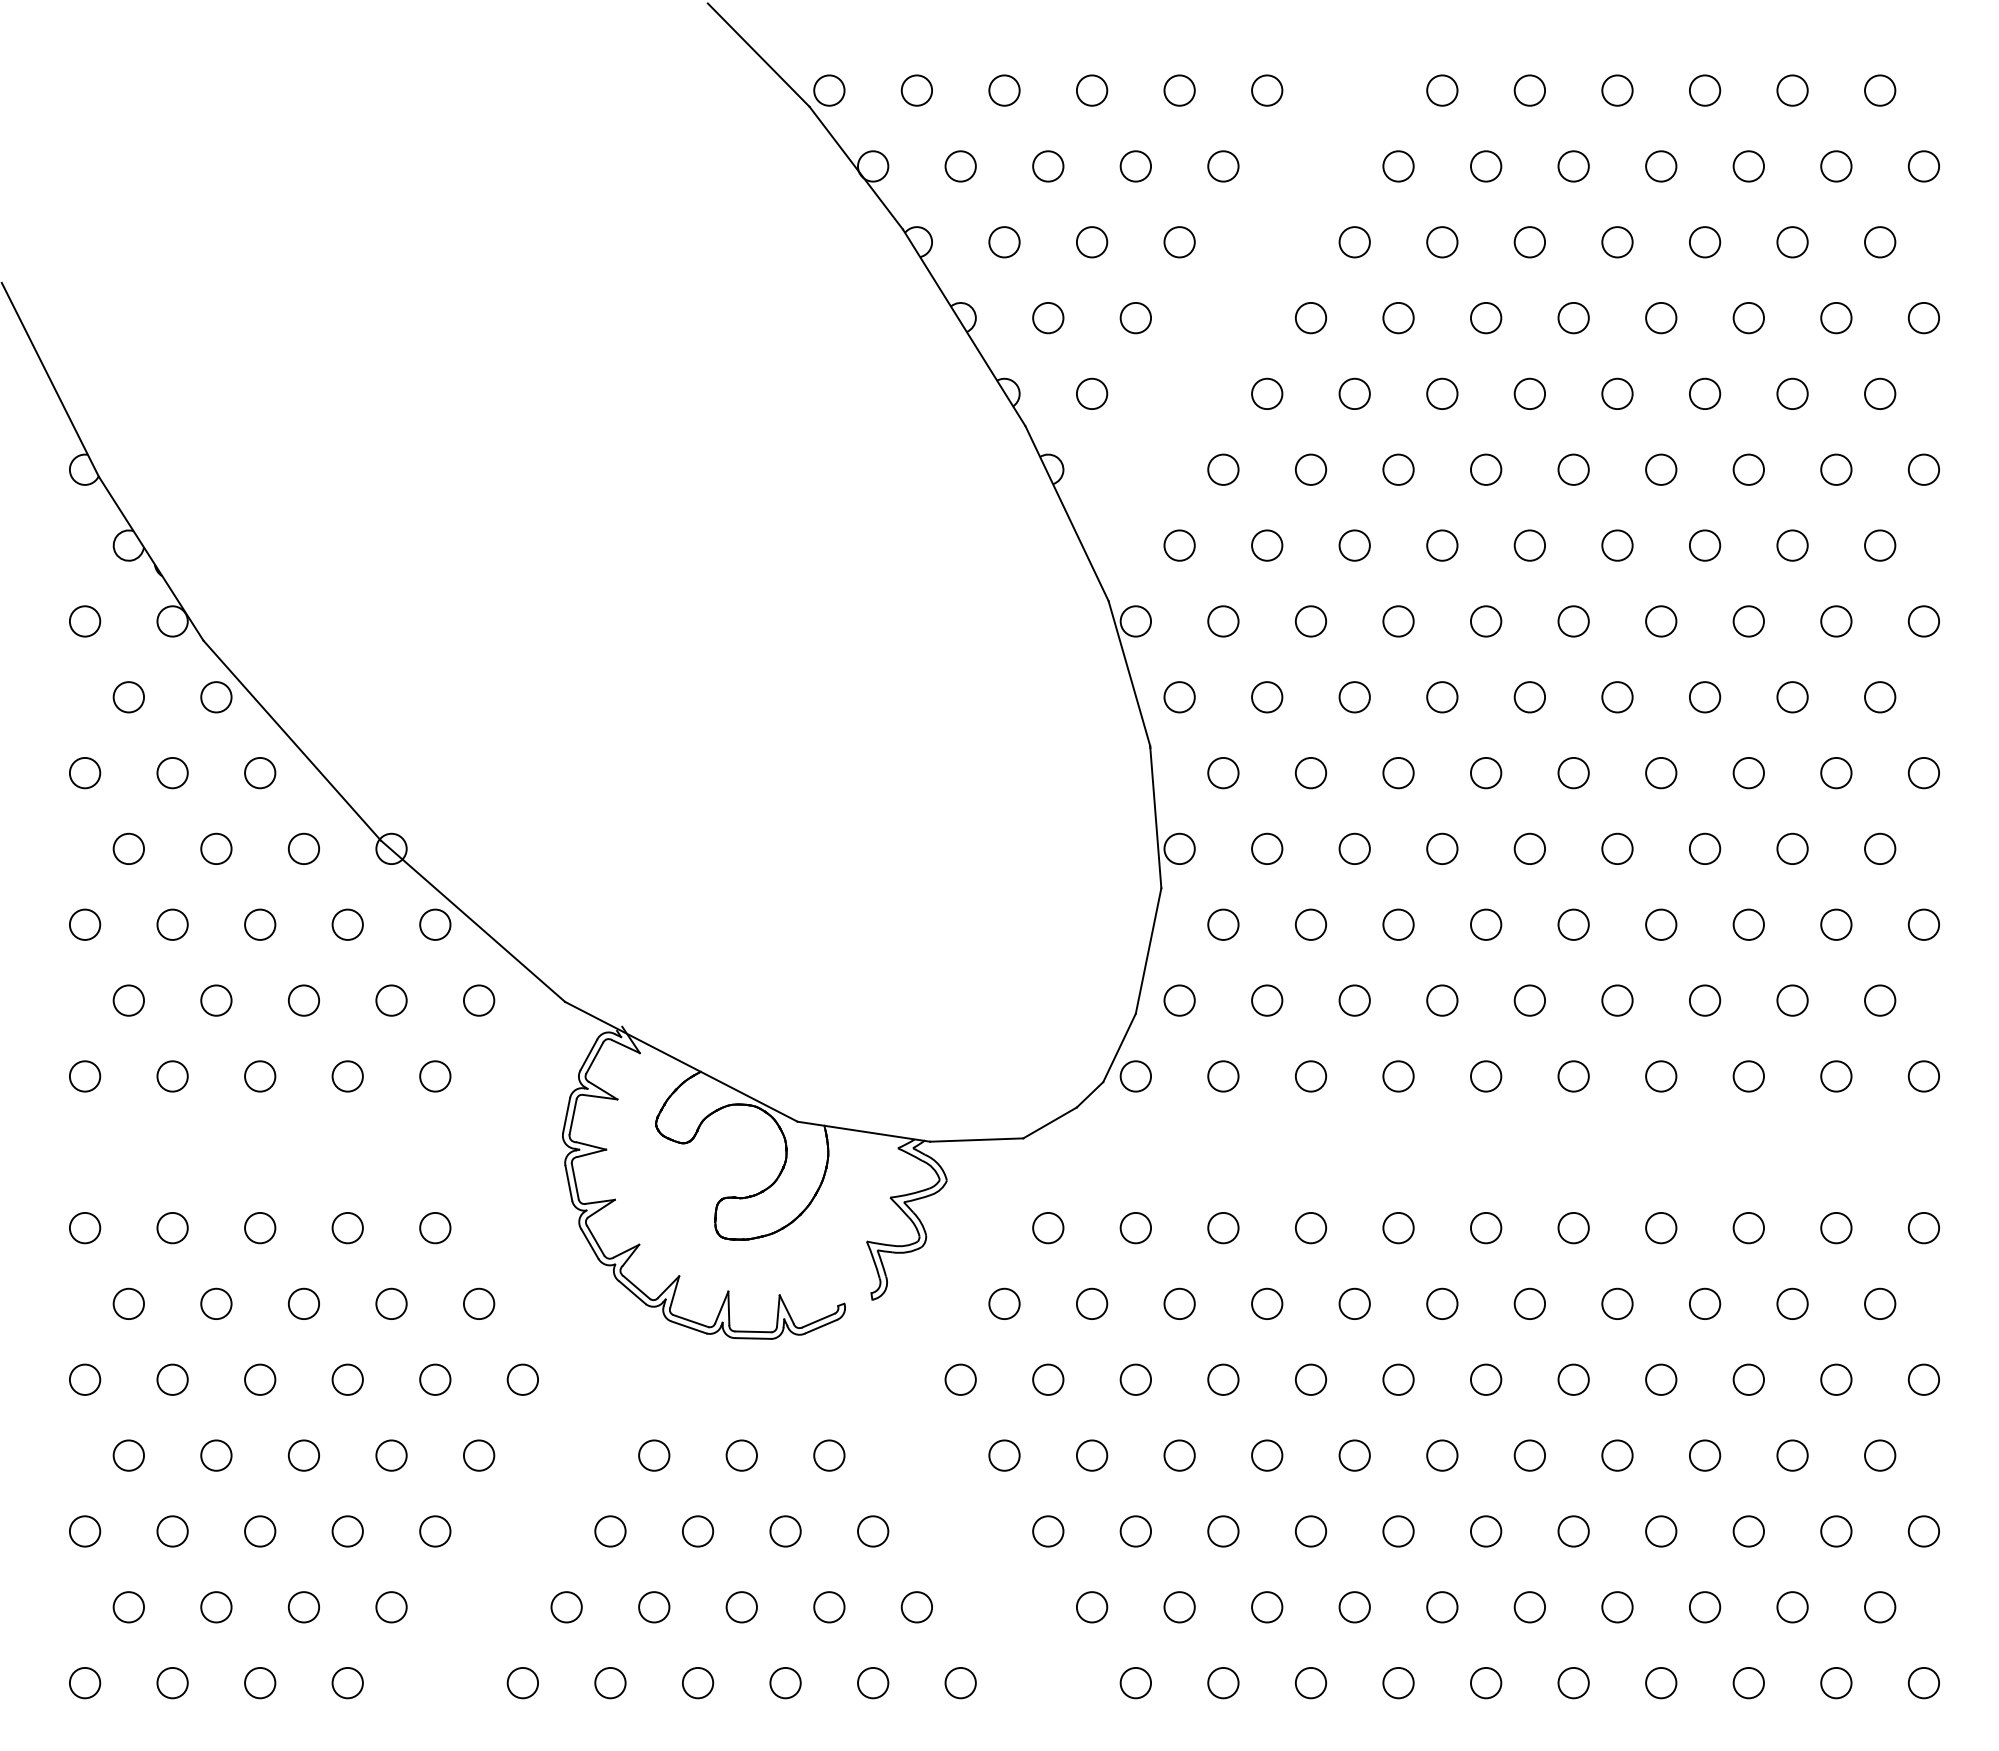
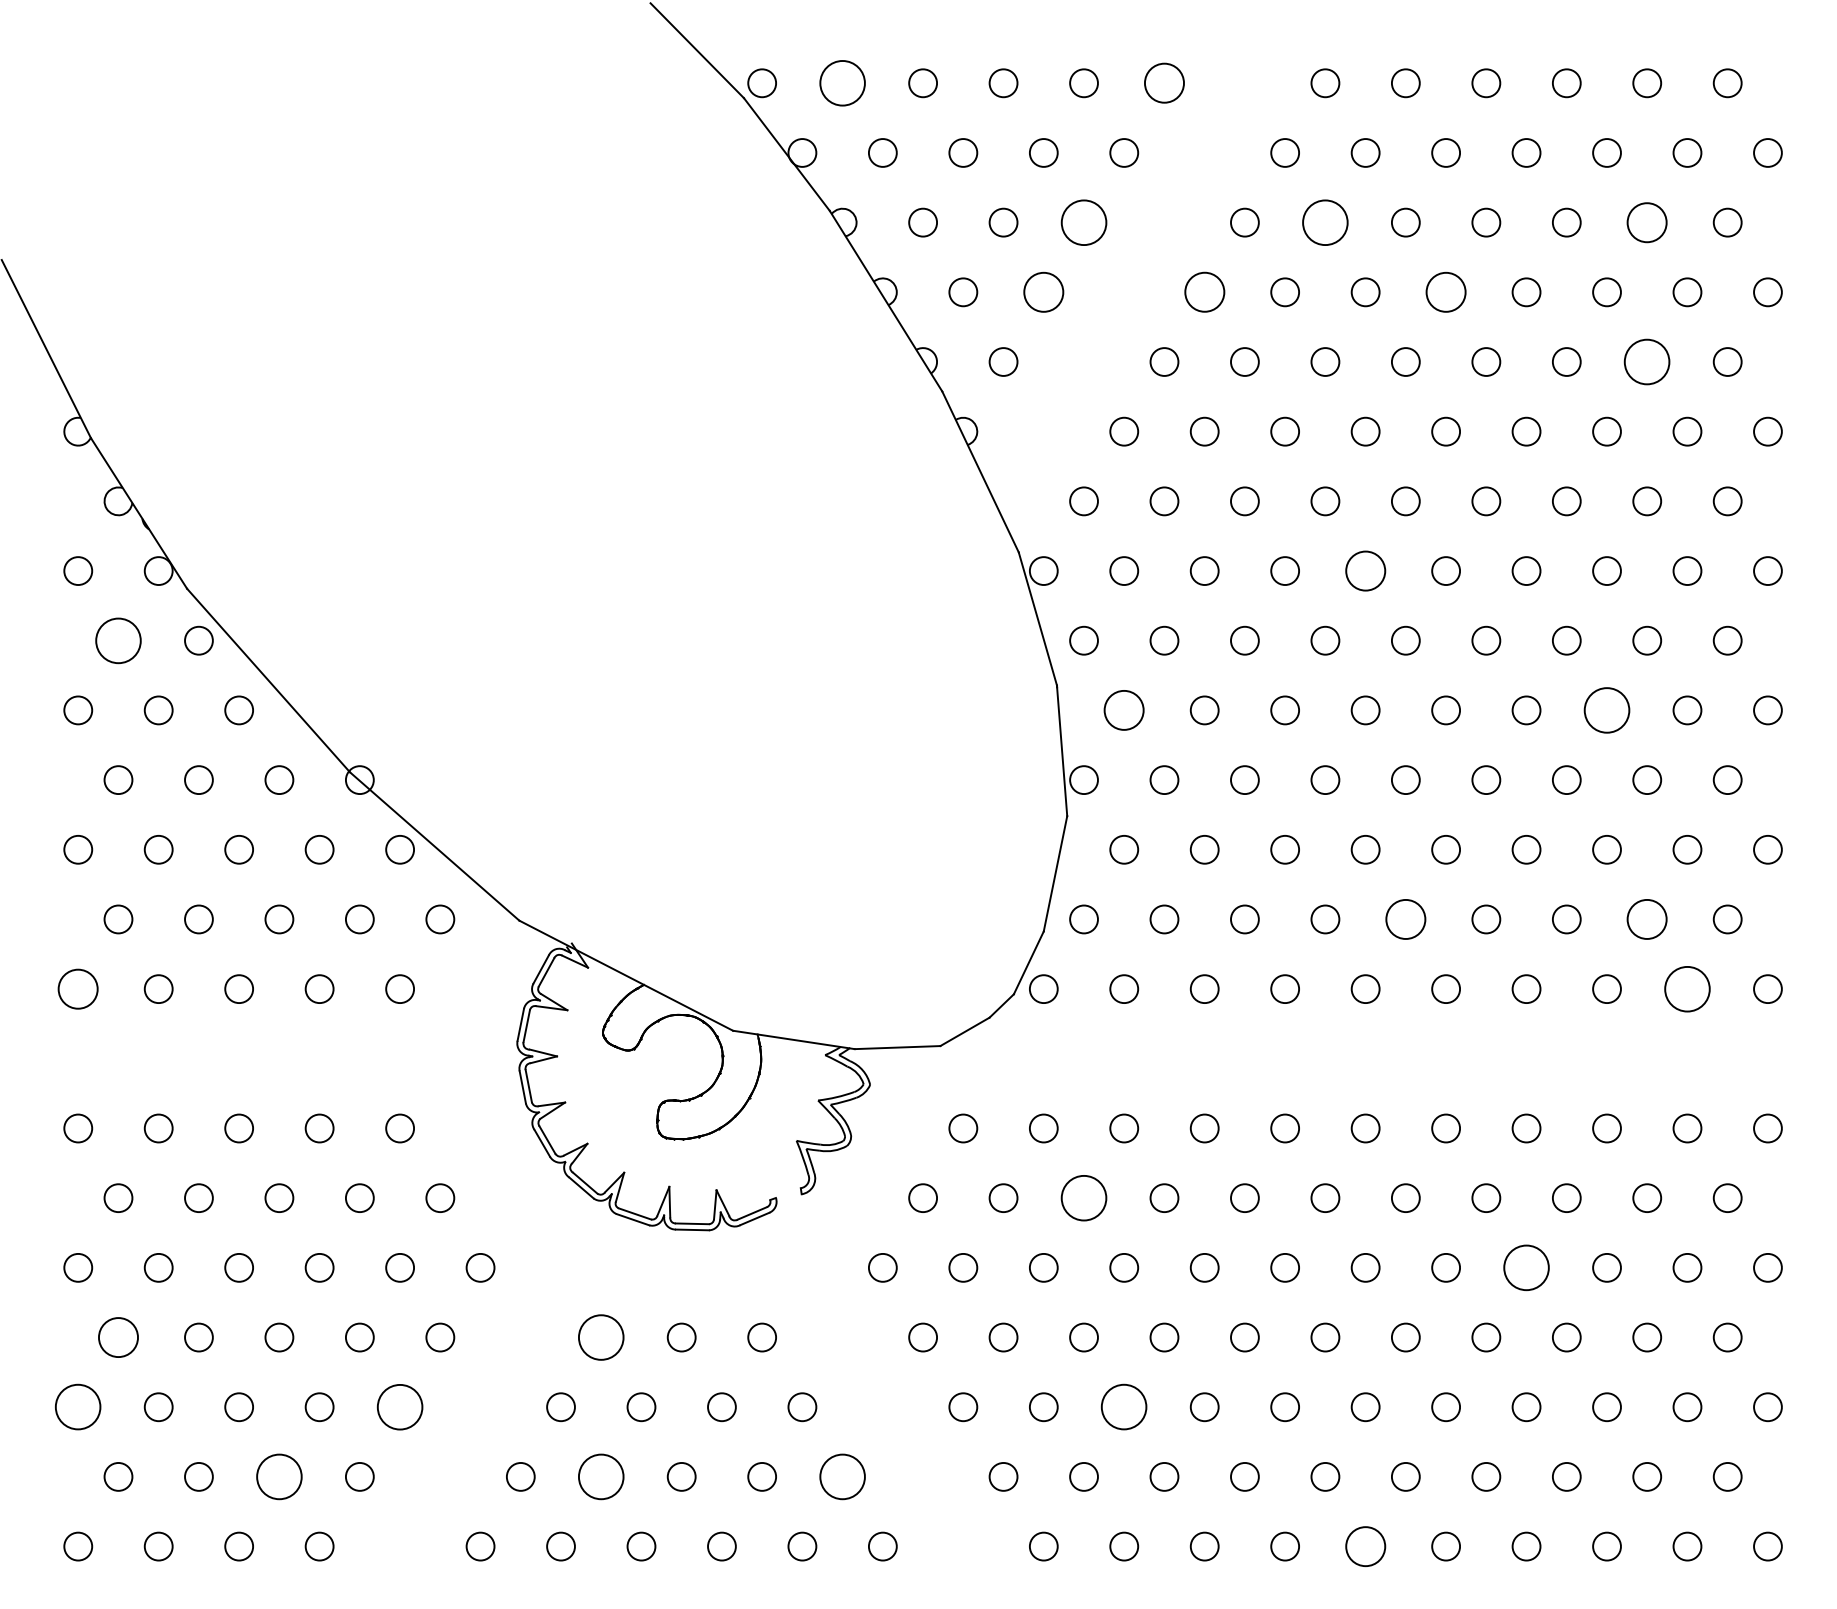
circle: (916, 90) -> (842, 83), size x1.6
circle: (1267, 90) -> (1164, 83), size x1.4
circle: (1179, 242) -> (1083, 222), size x1.6
circle: (1442, 242) -> (1325, 222), size x1.6
circle: (1792, 242) -> (1647, 222), size x1.4
circle: (1135, 318) -> (1043, 292), size x1.4
circle: (1310, 318) -> (1204, 292), size x1.4
circle: (1574, 318) -> (1446, 292), size x1.4
circle: (1792, 393) -> (1647, 361), size x1.6
circle: (1485, 620) -> (1365, 570), size x1.4
circle: (128, 697) -> (118, 640), size x1.6
circle: (1223, 773) -> (1124, 710), size x1.4
circle: (1748, 773) -> (1606, 710), size x1.6
circle: (1529, 1000) -> (1405, 919), size x1.4
circle: (1792, 1000) -> (1647, 919), size x1.4
circle: (85, 1075) -> (78, 988), size x1.4
circle: (1836, 1075) -> (1687, 988), size x1.6
circle: (1179, 1304) -> (1083, 1198), size x1.6
circle: (1661, 1379) -> (1526, 1267), size x1.6
circle: (128, 1455) -> (118, 1337), size x1.4
circle: (654, 1455) -> (601, 1337), size x1.6
circle: (85, 1531) -> (78, 1407), size x1.6
circle: (435, 1531) -> (400, 1407), size x1.6
circle: (1223, 1531) -> (1124, 1407), size x1.6
circle: (304, 1606) -> (279, 1476), size x1.6
circle: (654, 1606) -> (601, 1476), size x1.6
circle: (916, 1606) -> (842, 1476), size x1.6
circle: (1485, 1683) -> (1365, 1546), size x1.4

